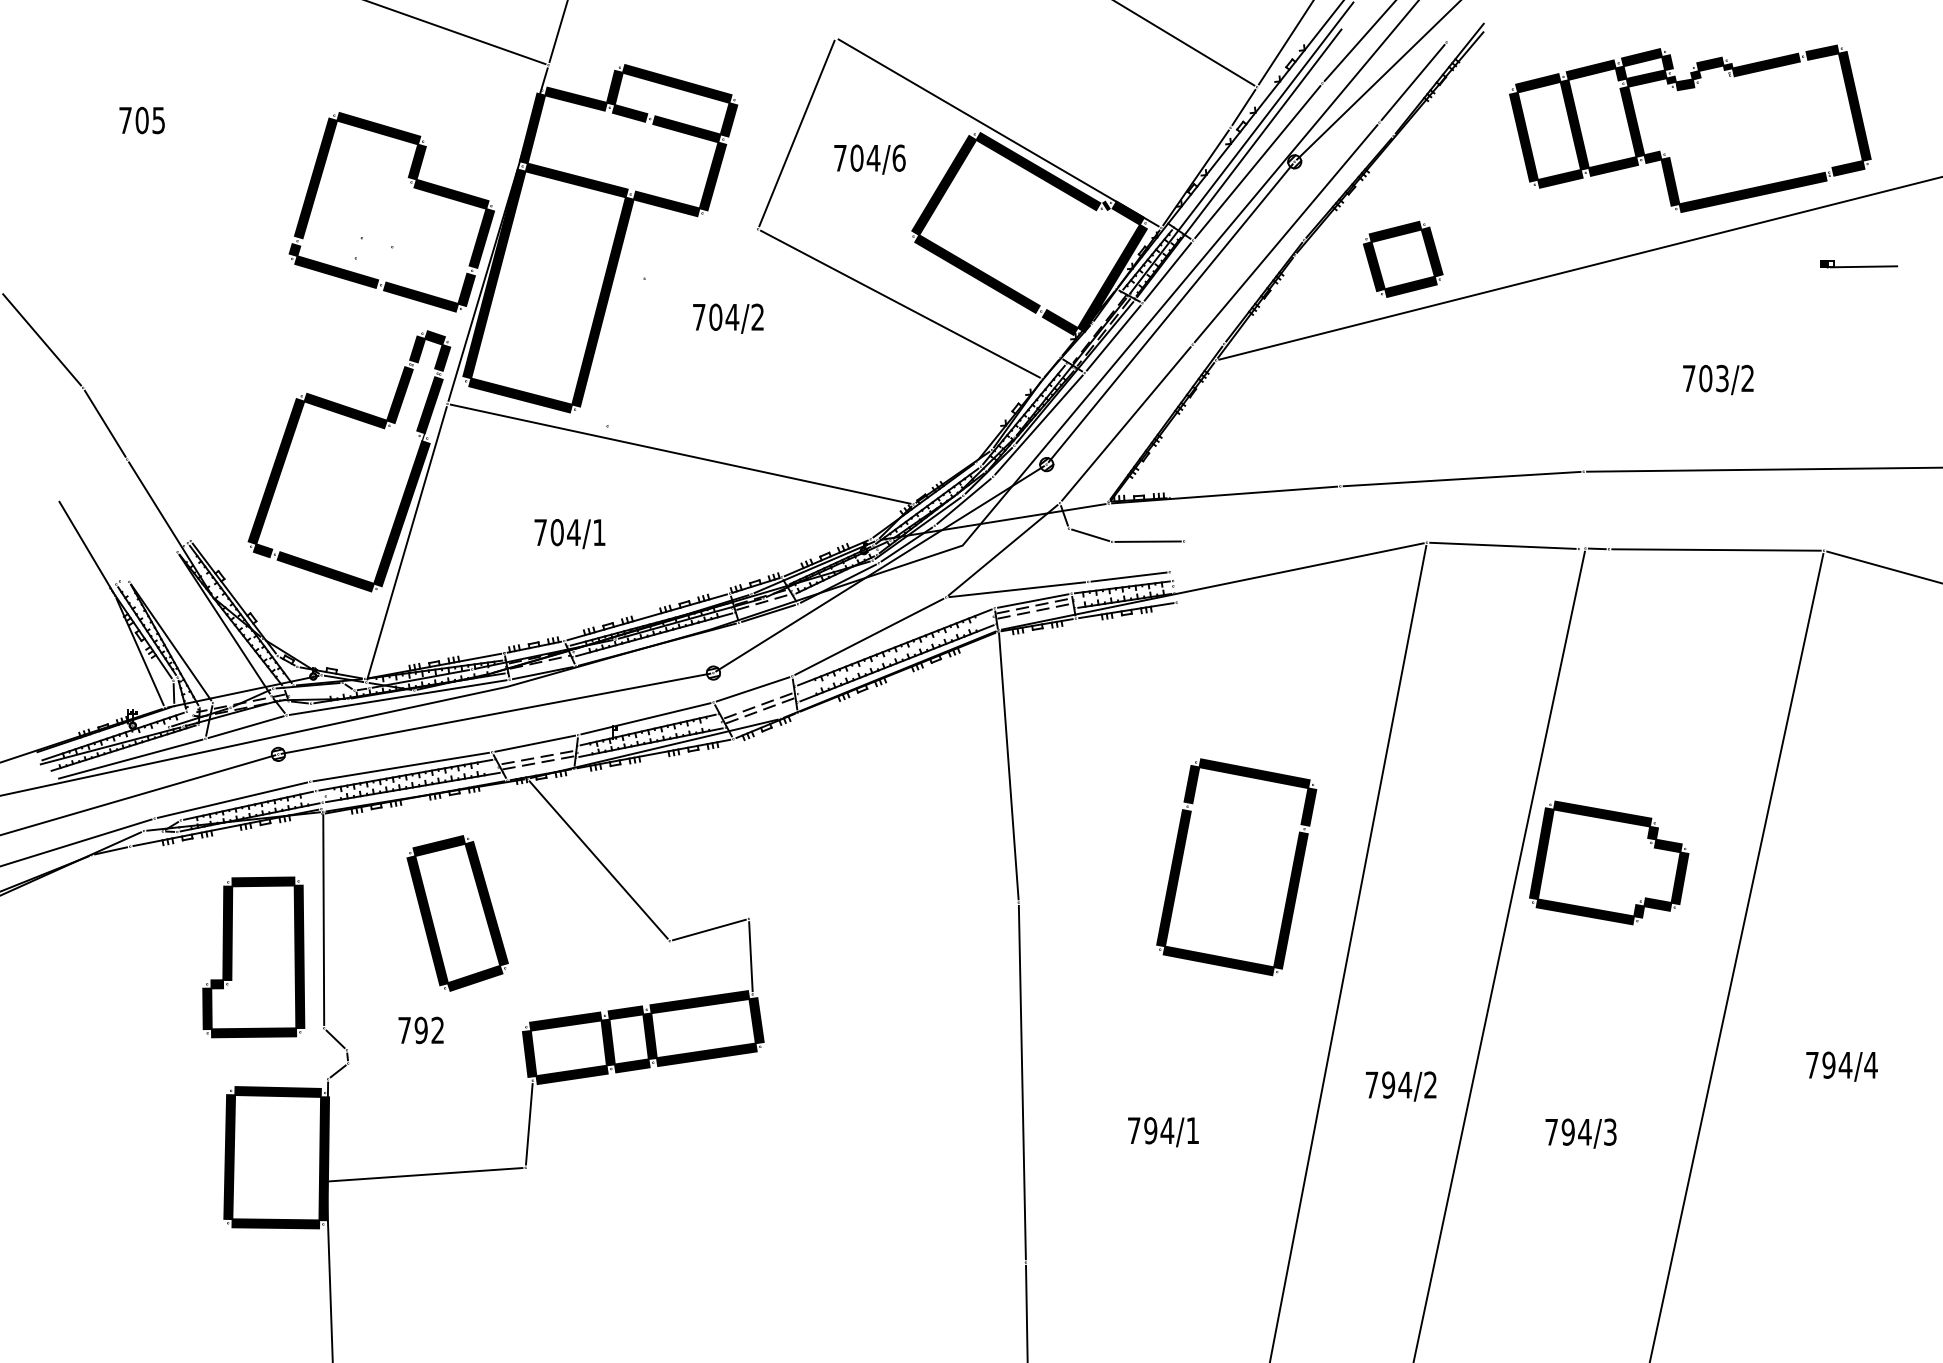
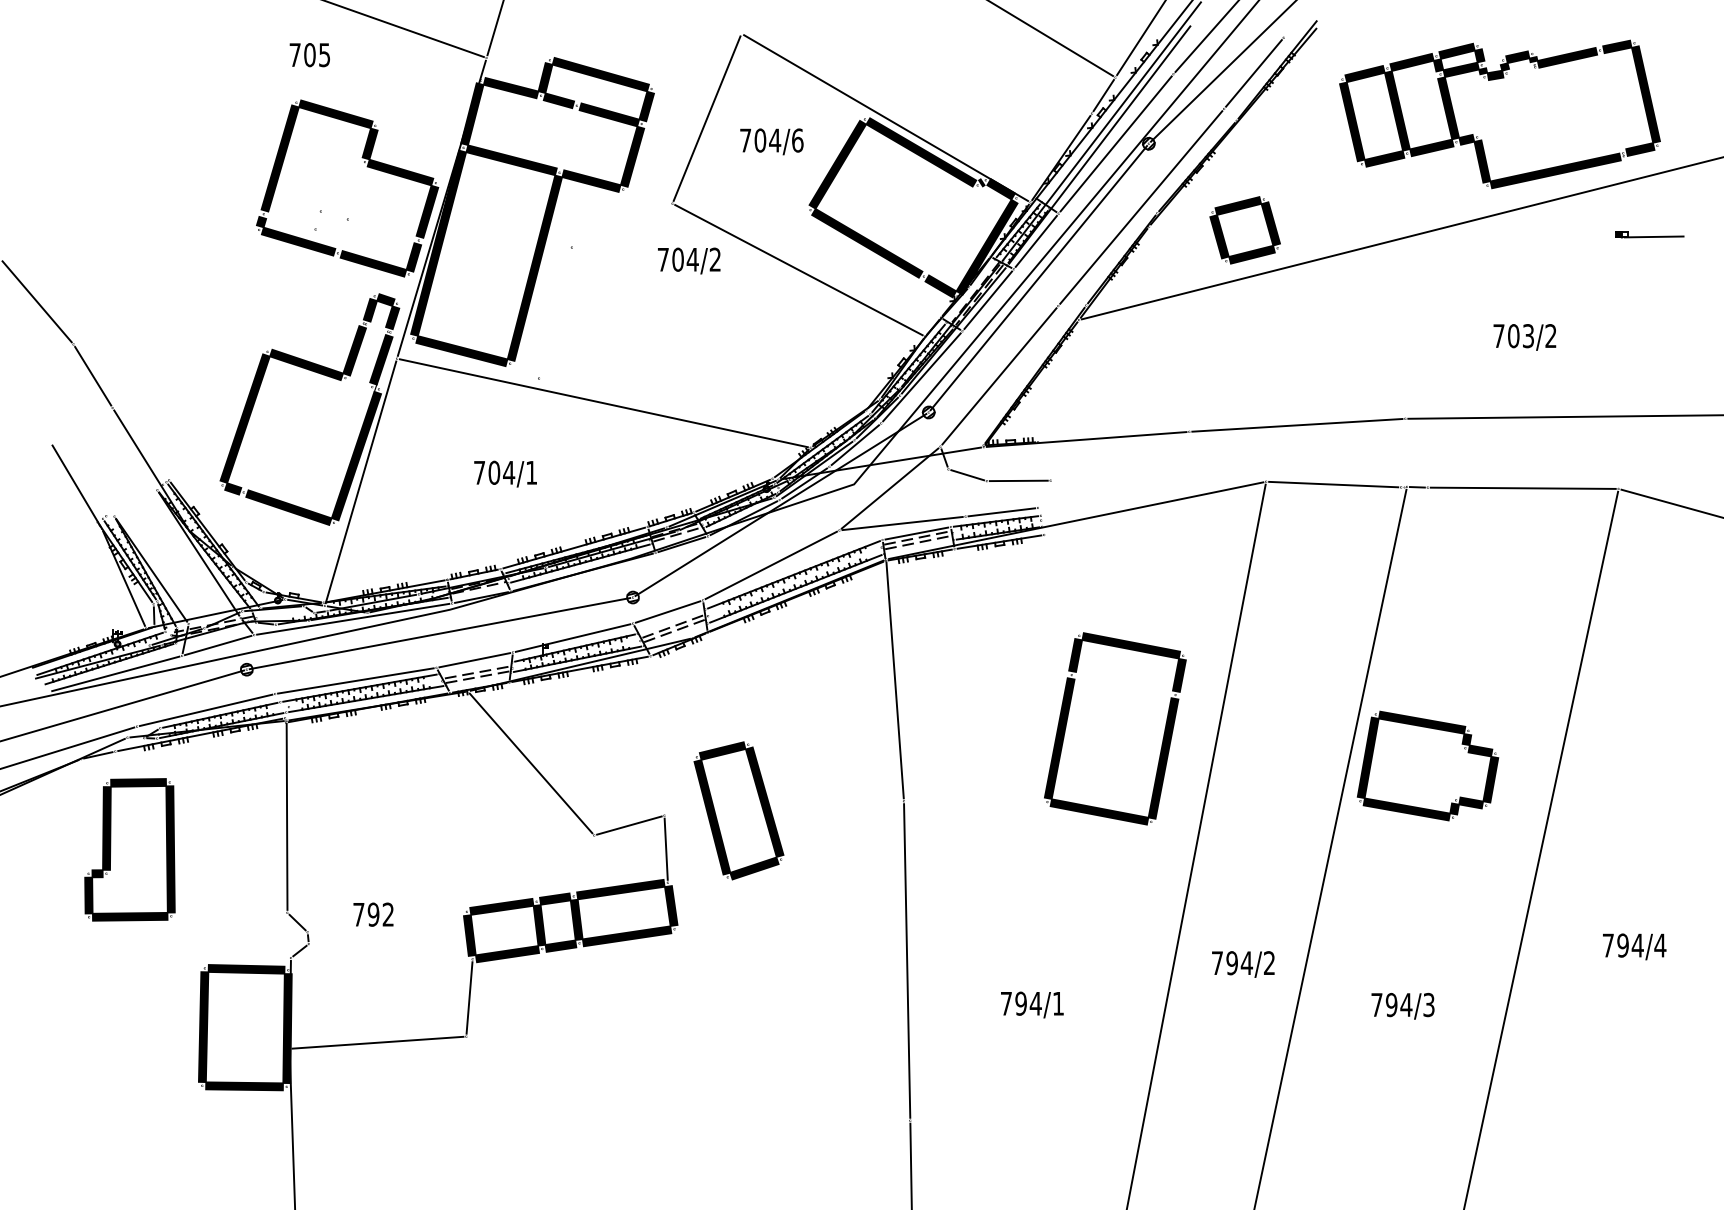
text: (141, 120) -> (309, 55), moved
text: (728, 318) -> (689, 260), moved
part: (1290, 872) -> (1163, 733), moved
part: (457, 913) -> (738, 810), moved
part: (253, 956) -> (129, 849), moved

